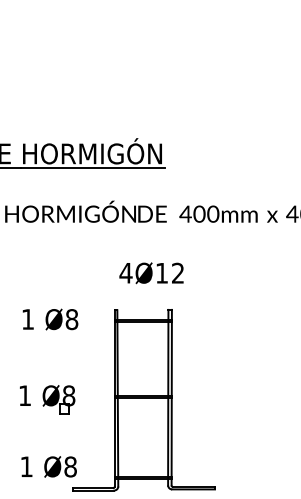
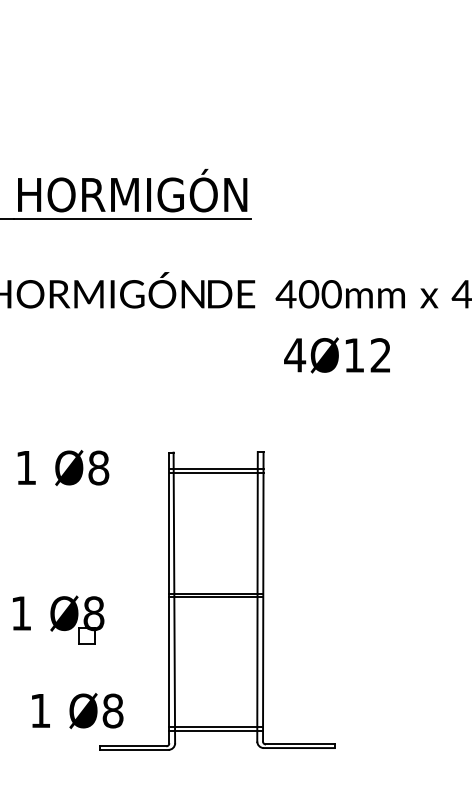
text: (151, 273) -> (337, 355), moved
part: (47, 399) -> (58, 619), moved
text: (48, 466) -> (76, 710), moved

